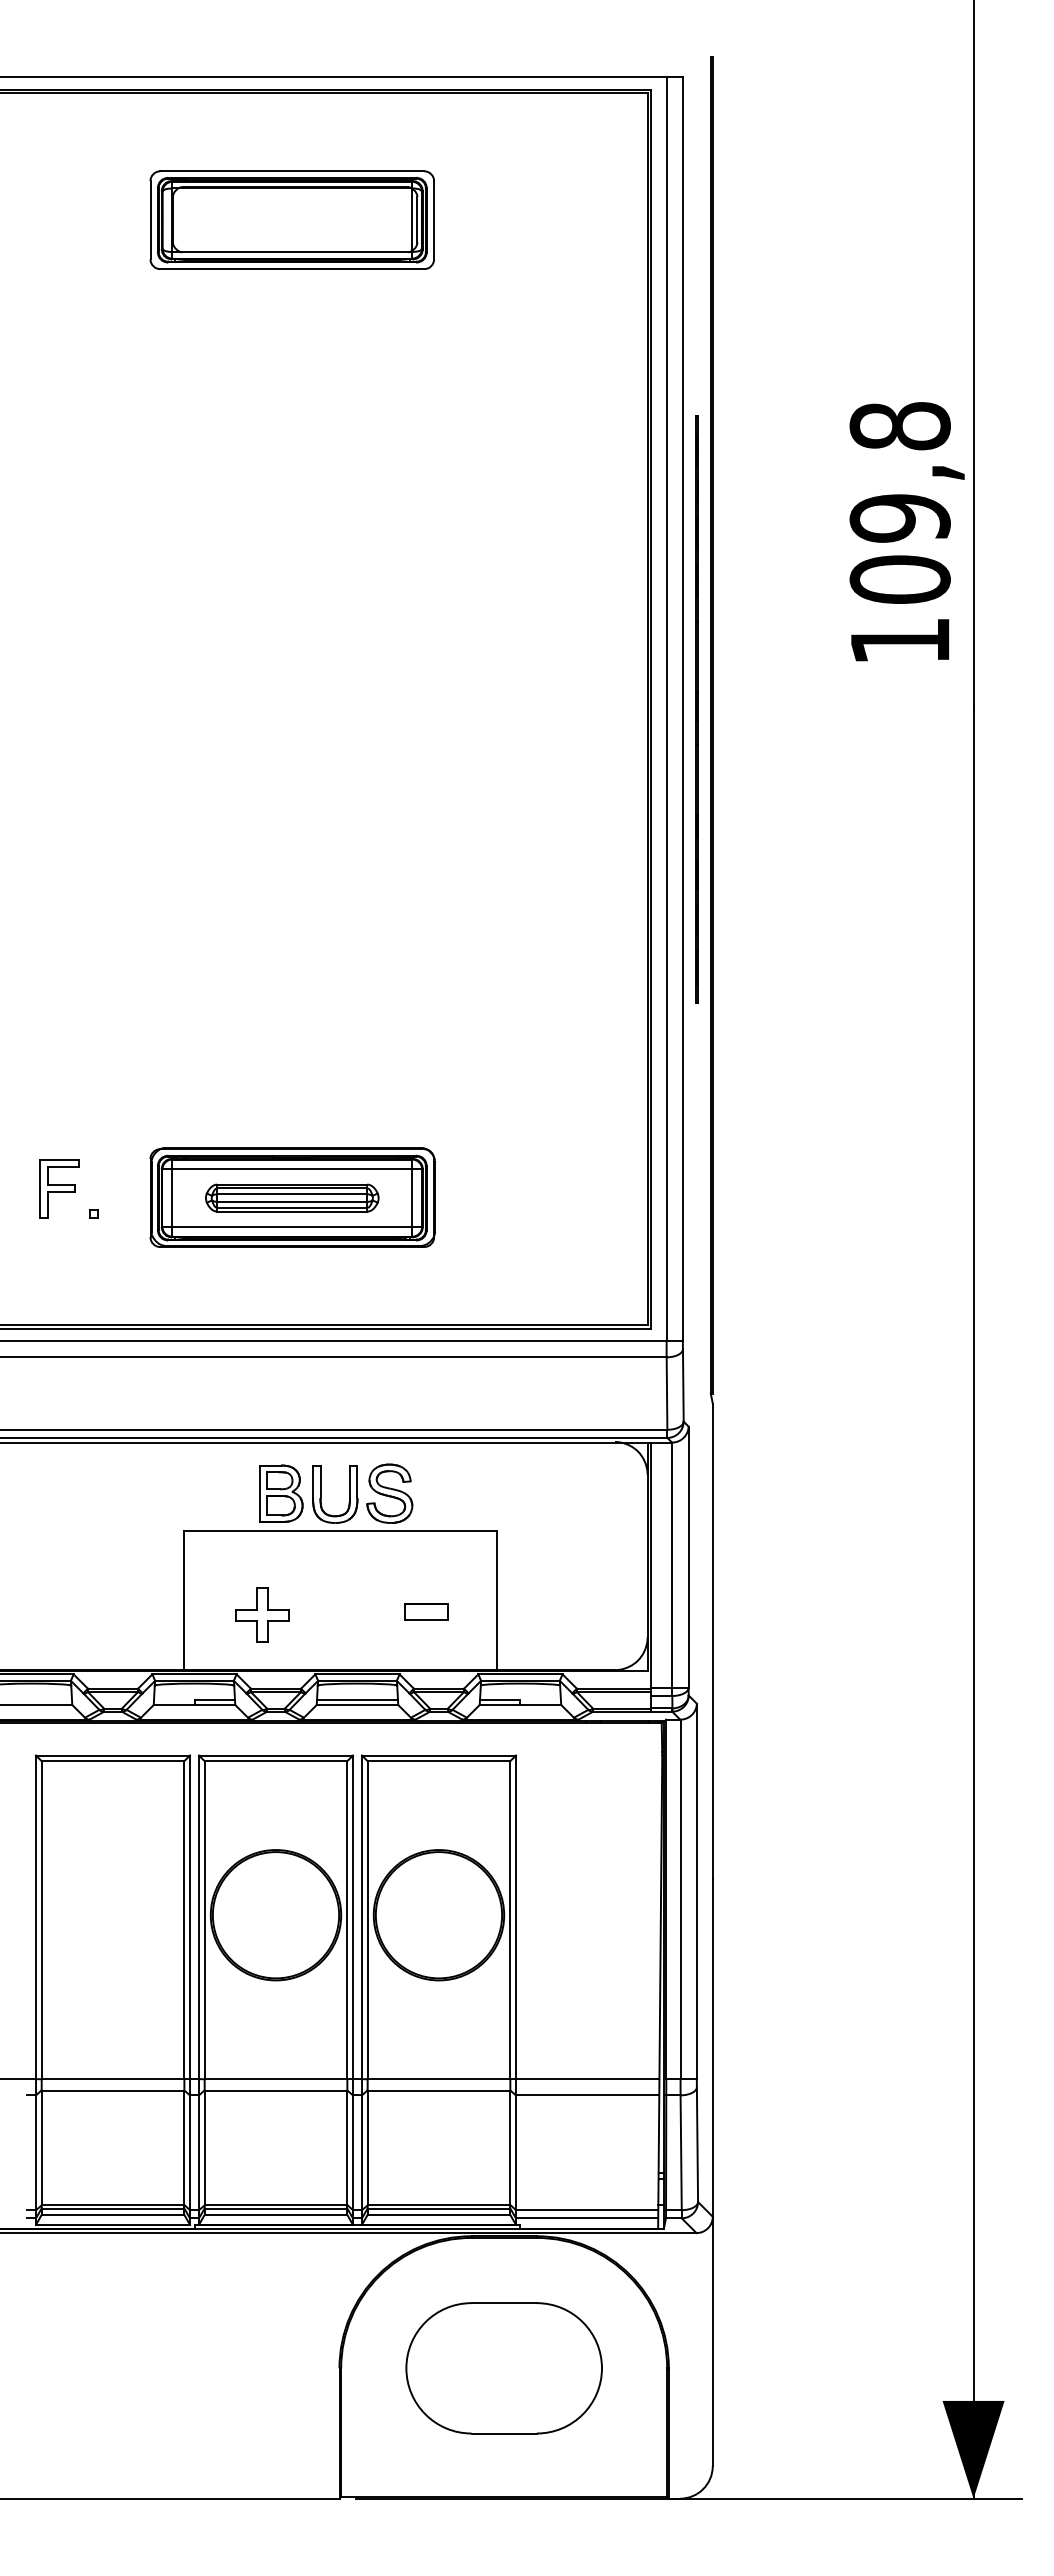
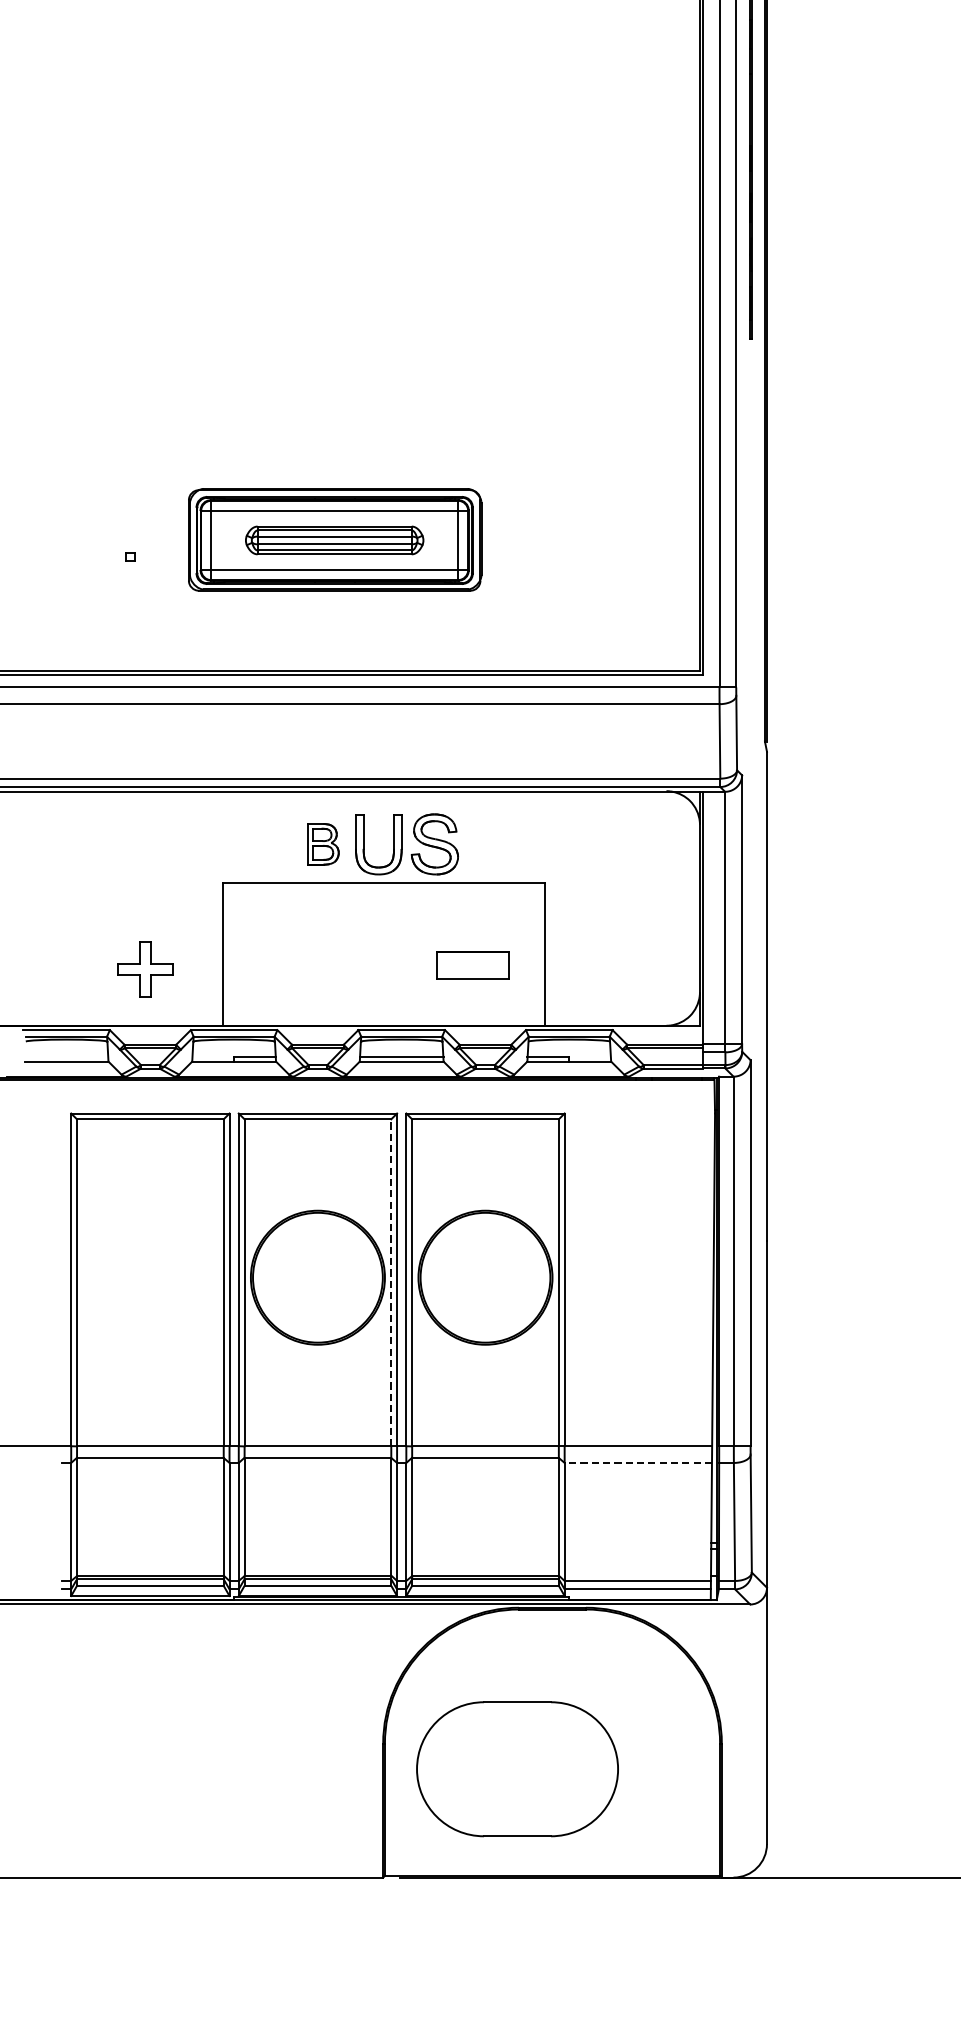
part: (59, 1188) -> (95, 530), removed
part: (281, 1493) -> (323, 844), size x0.7
part: (426, 1611) -> (472, 965), size x1.6
part: (262, 1614) -> (145, 968), moved
line: (347, 1920) -> (391, 1283), solid -> dashed
line: (587, 2095) -> (638, 1463), solid -> dashed
part: (503, 2368) -> (516, 1769), moved

